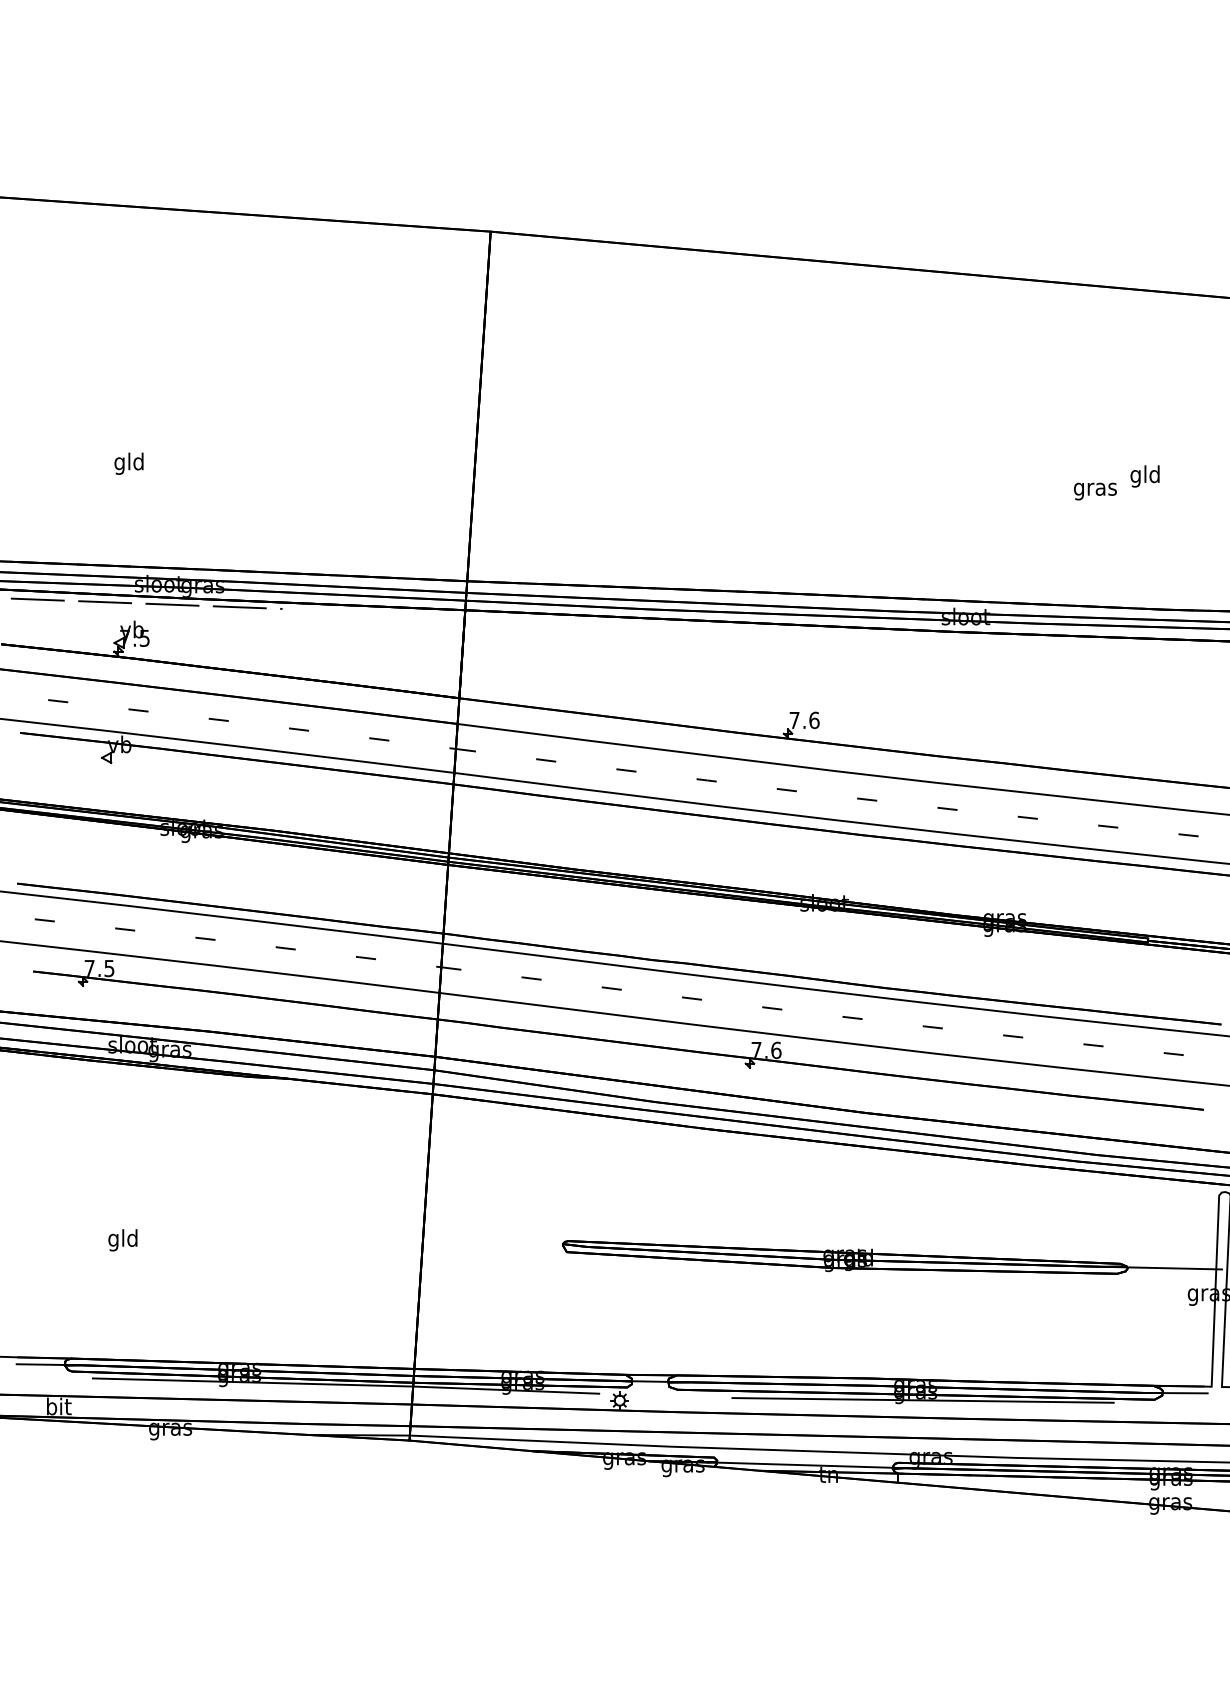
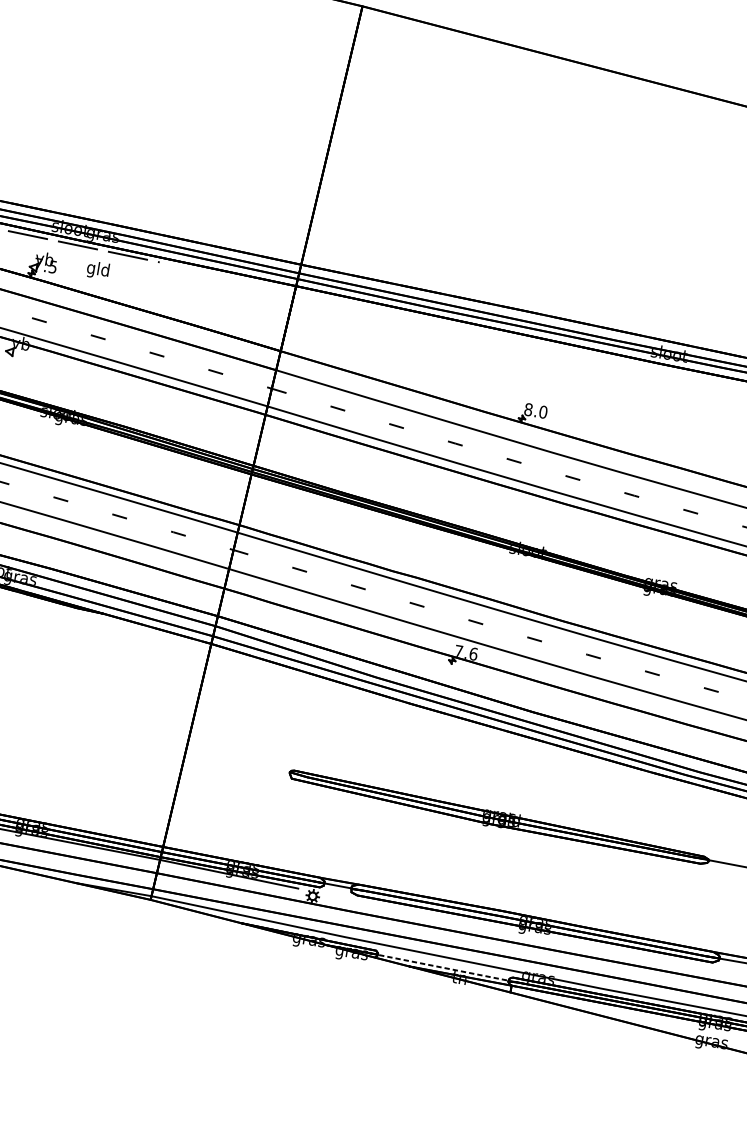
text: (128, 463) -> (97, 270), moved
text: (804, 720) -> (535, 411), 7.6 -> 8.0
line: (922, 1400) -> (539, 934), removed
line: (806, 1465) -> (444, 968), solid -> dashed

